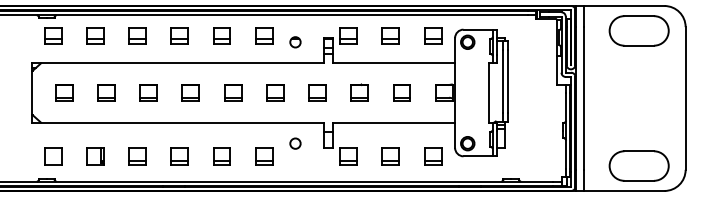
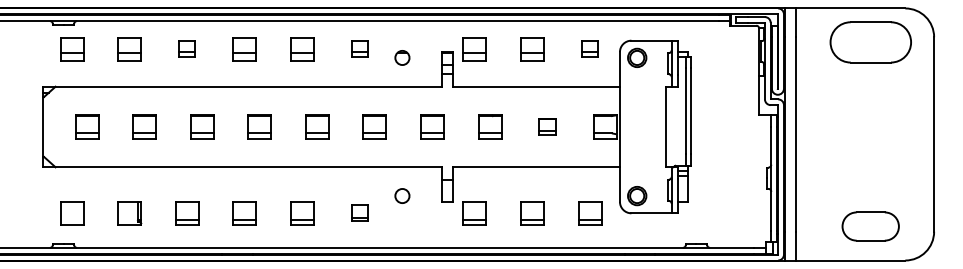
part: (137, 36) -> (187, 49), size x0.7
part: (263, 36) -> (359, 49), size x0.7
part: (433, 36) -> (590, 49), size x0.7
part: (401, 92) -> (547, 126), size x0.7
part: (263, 156) -> (359, 213), size x0.7
part: (638, 166) -> (870, 226), size x0.7

